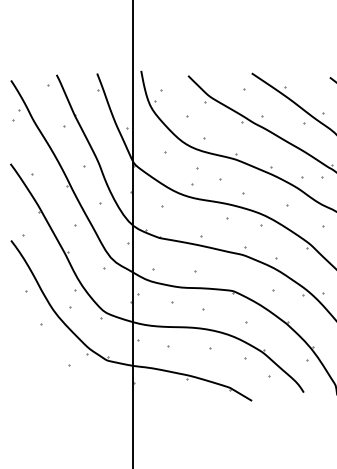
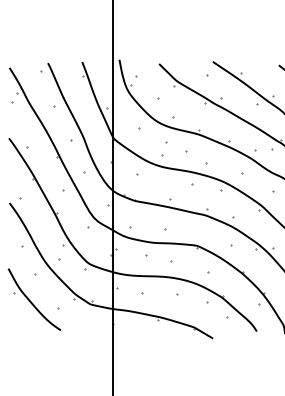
part: (40, 354) -> (34, 299), added

